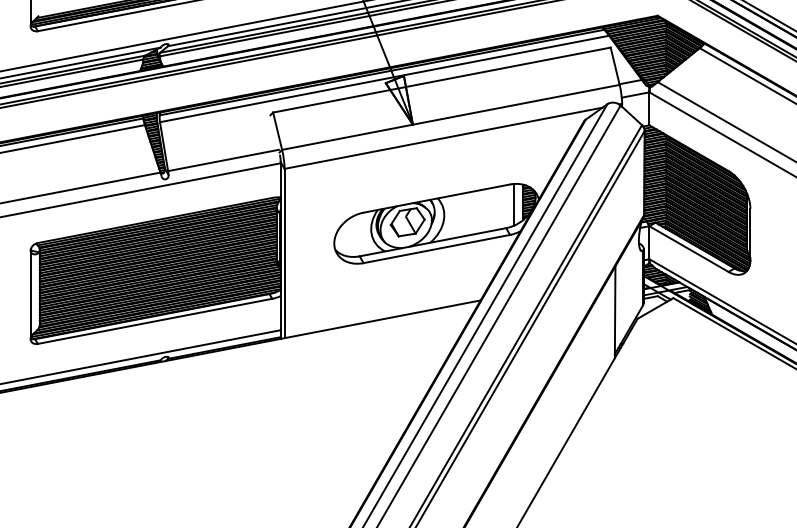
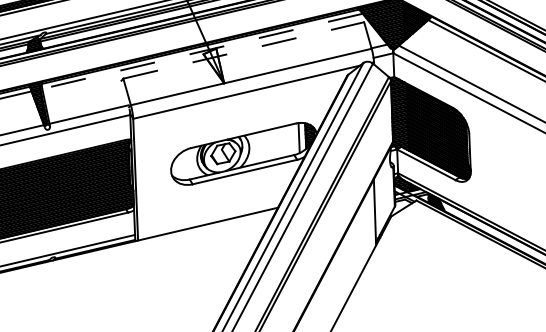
line: (384, 79) -> (202, 51), solid -> dashed
line: (441, 80) -> (243, 50), solid -> dashed

